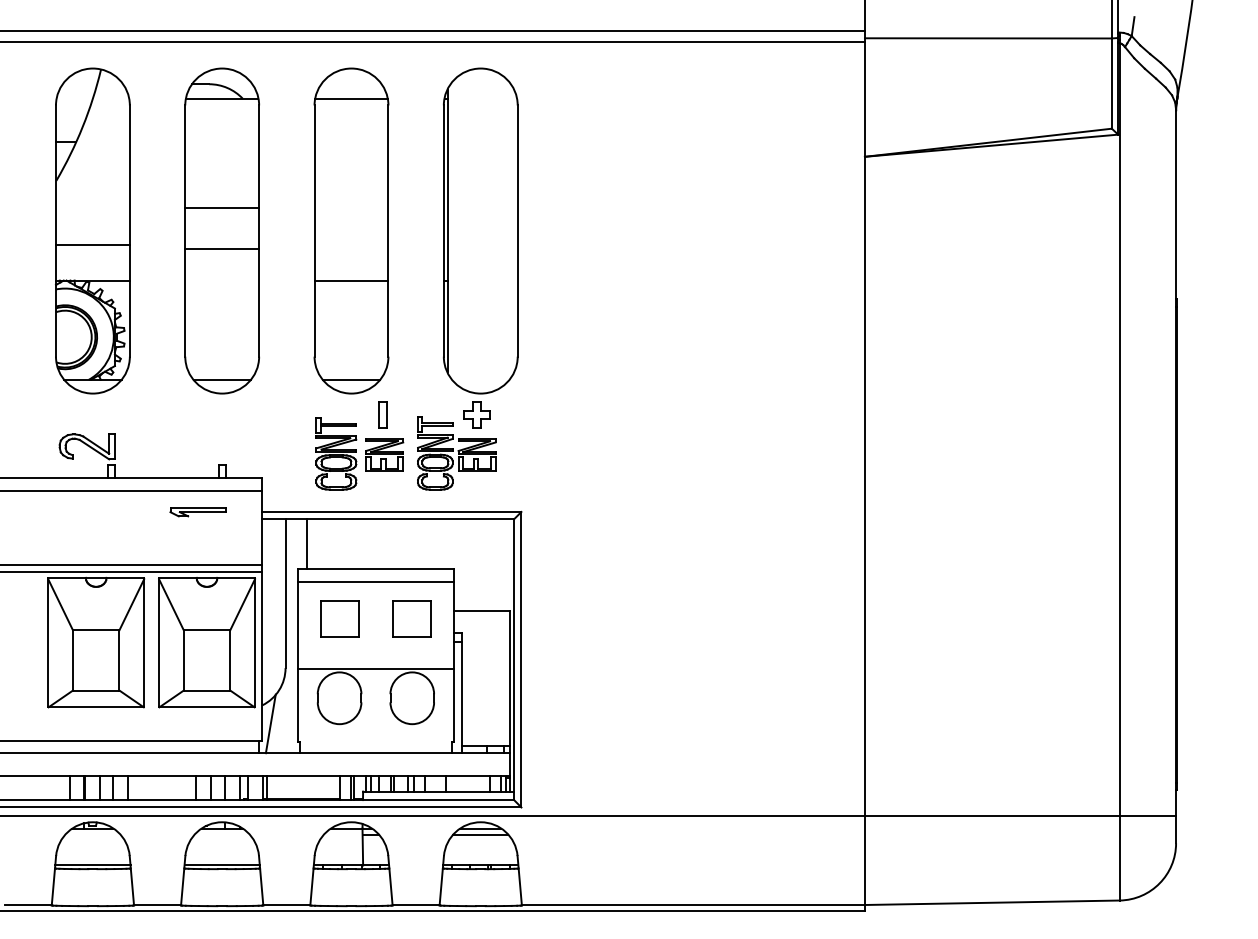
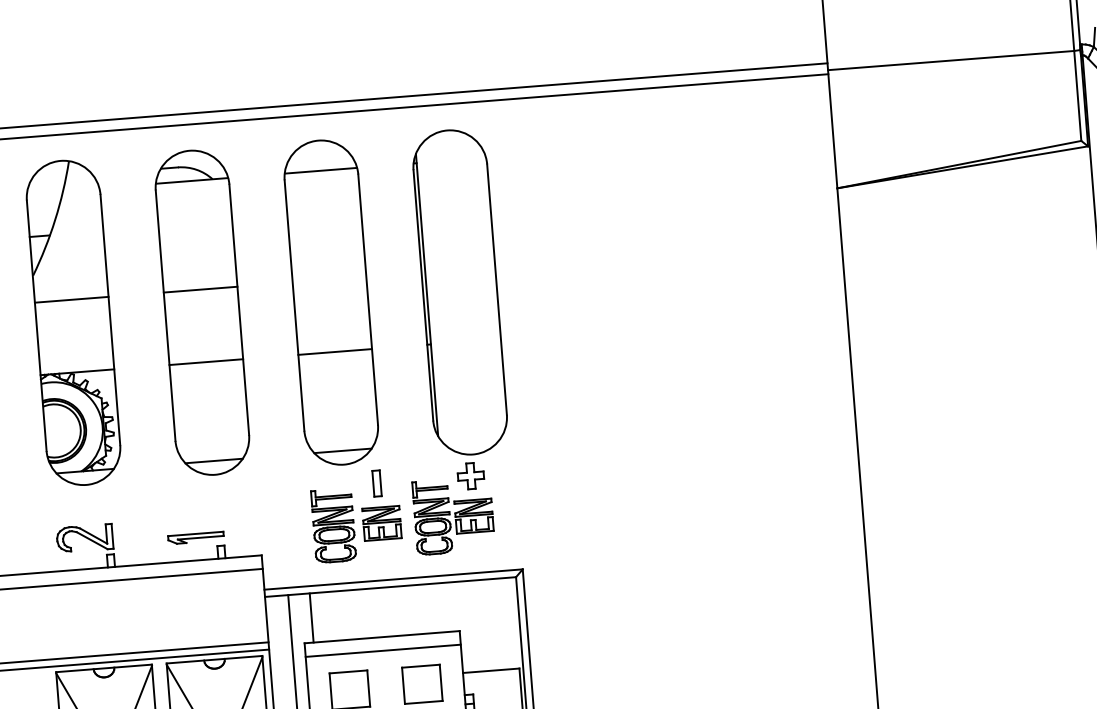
line: (92, 244) -> (71, 299), moved
line: (222, 248) -> (206, 362), moved
part: (197, 512) -> (195, 538), moved

